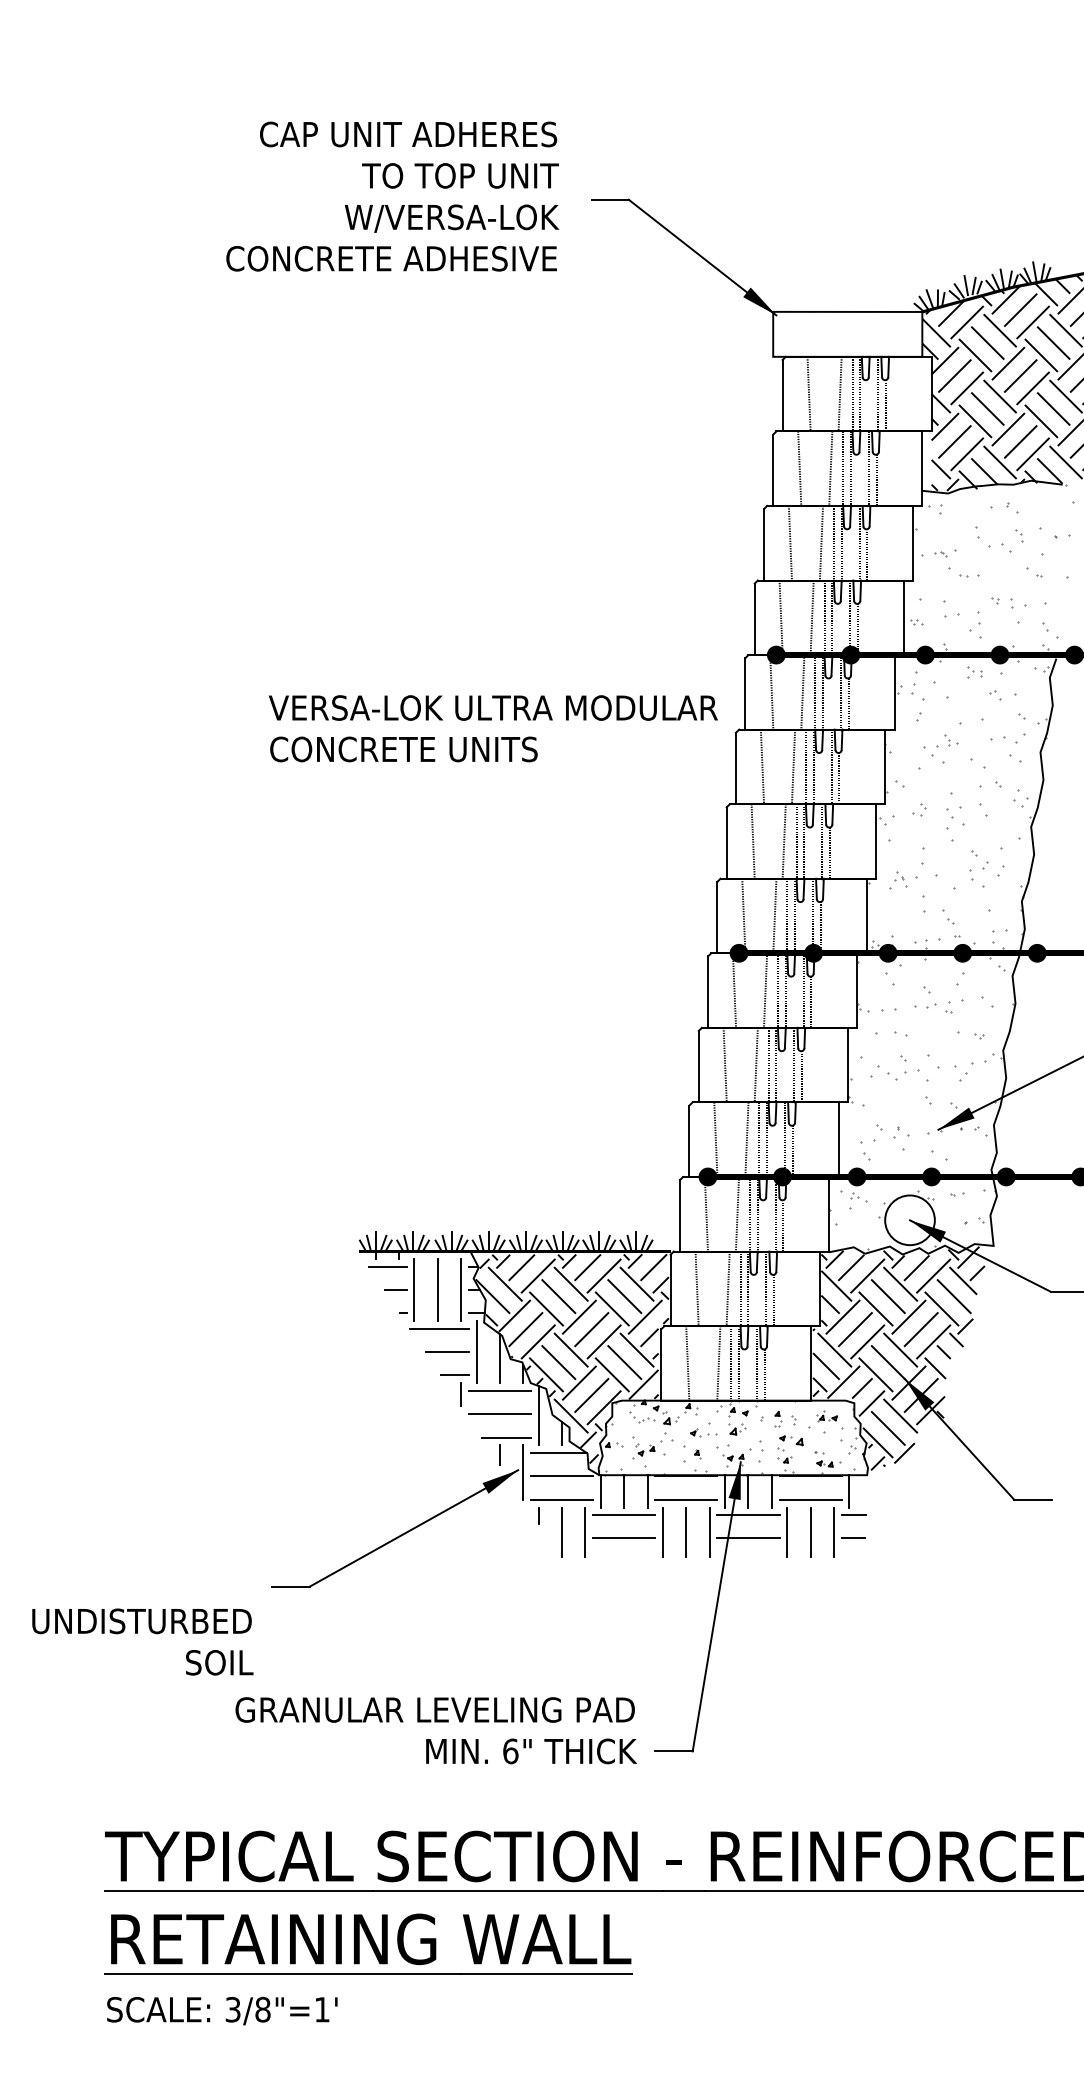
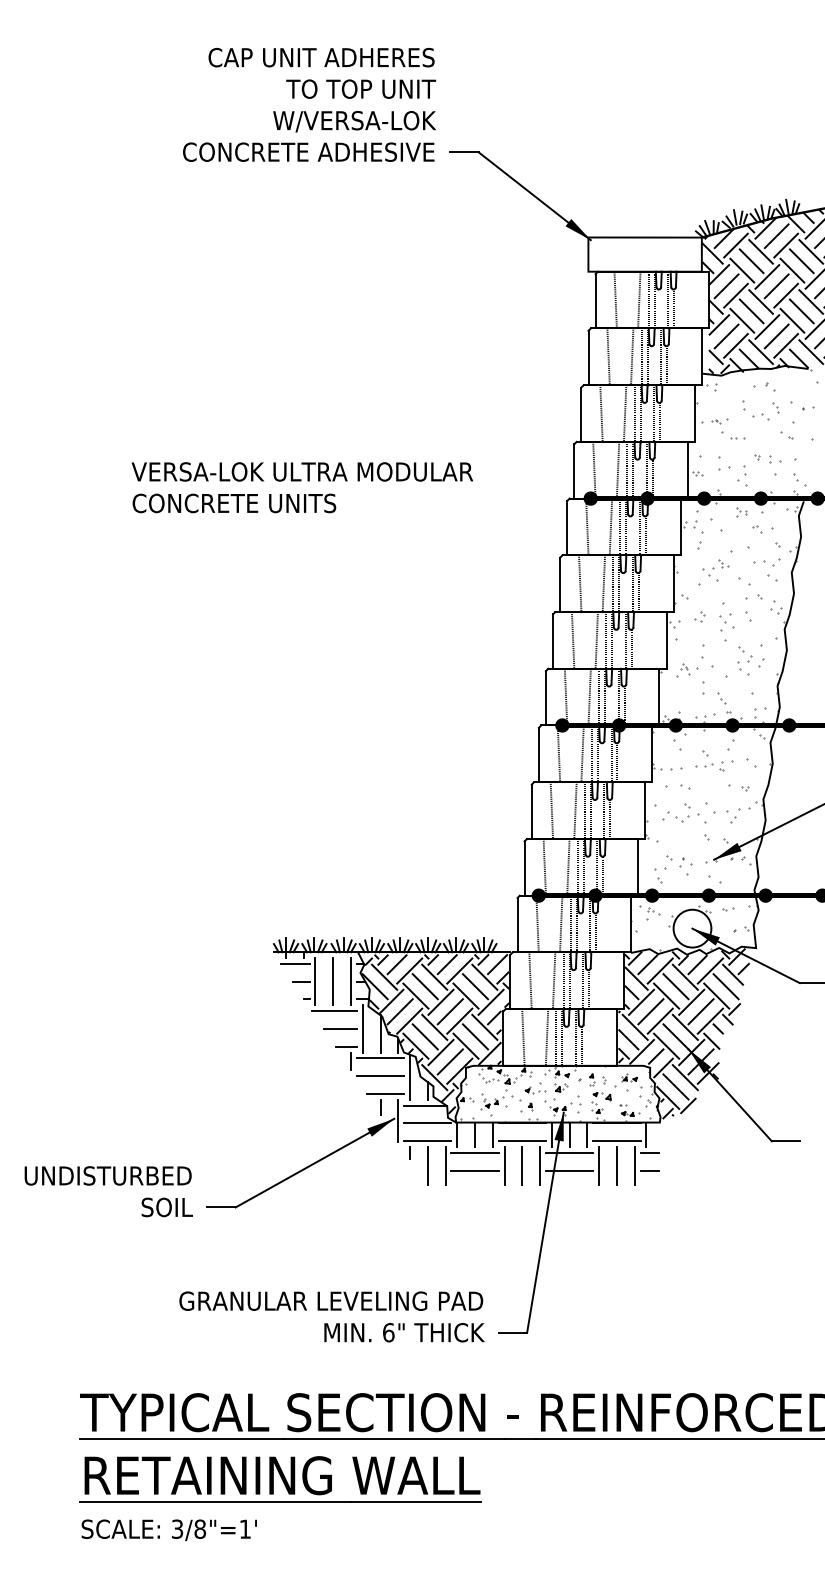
text: (392, 196) -> (309, 104), moved
text: (493, 728) -> (302, 487), moved
text: (142, 1641) -> (108, 1191), moved

